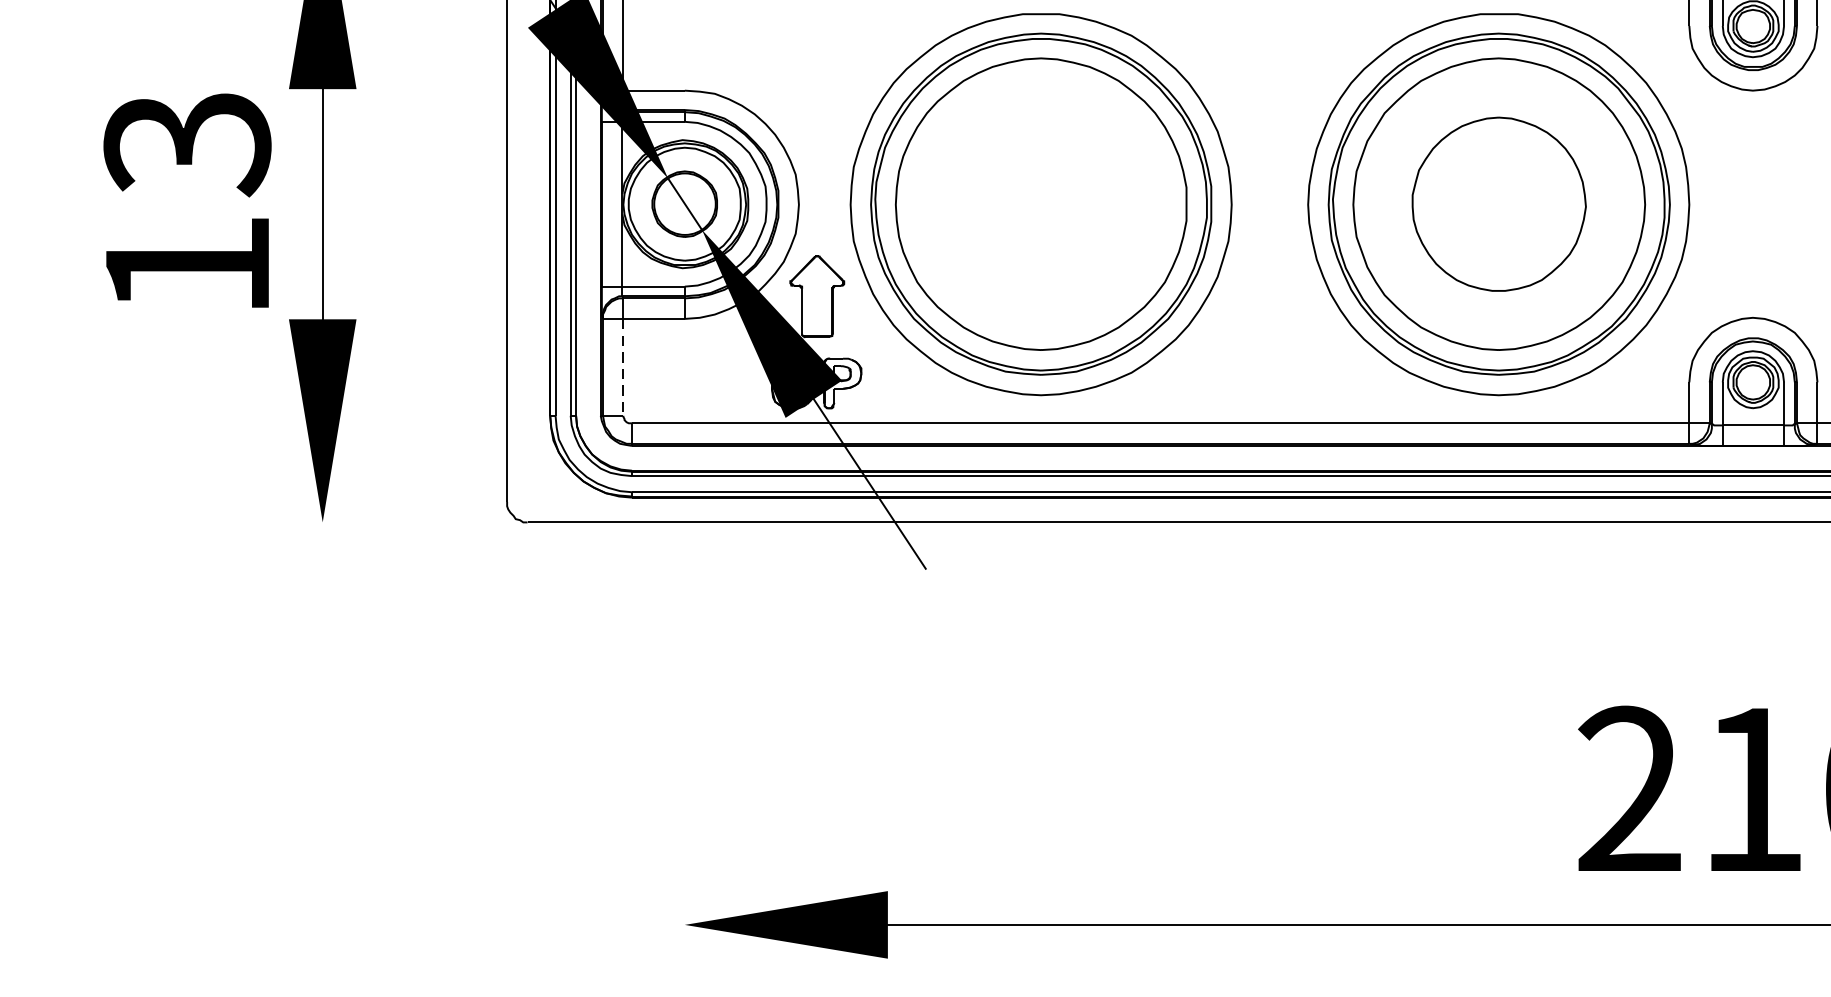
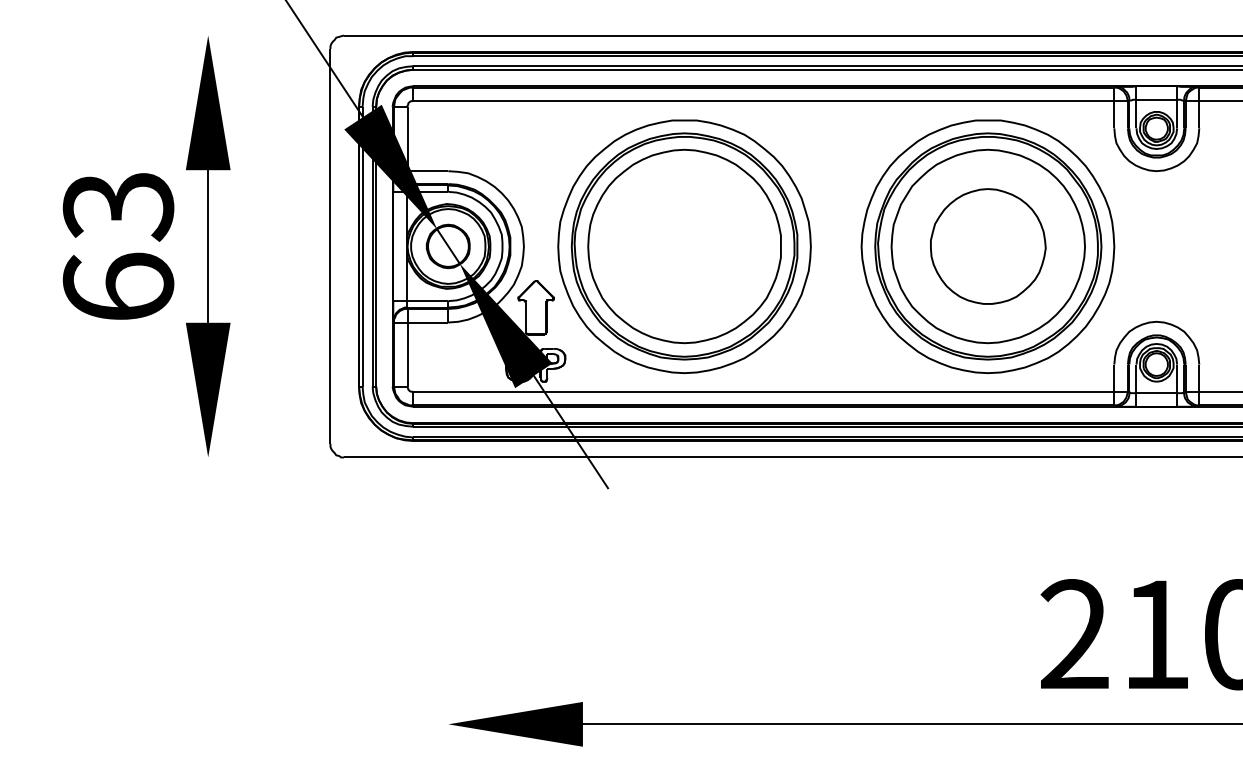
text: (187, 263) -> (118, 285), 13 -> 63
line: (623, 368) -> (407, 355), dashed -> solid

